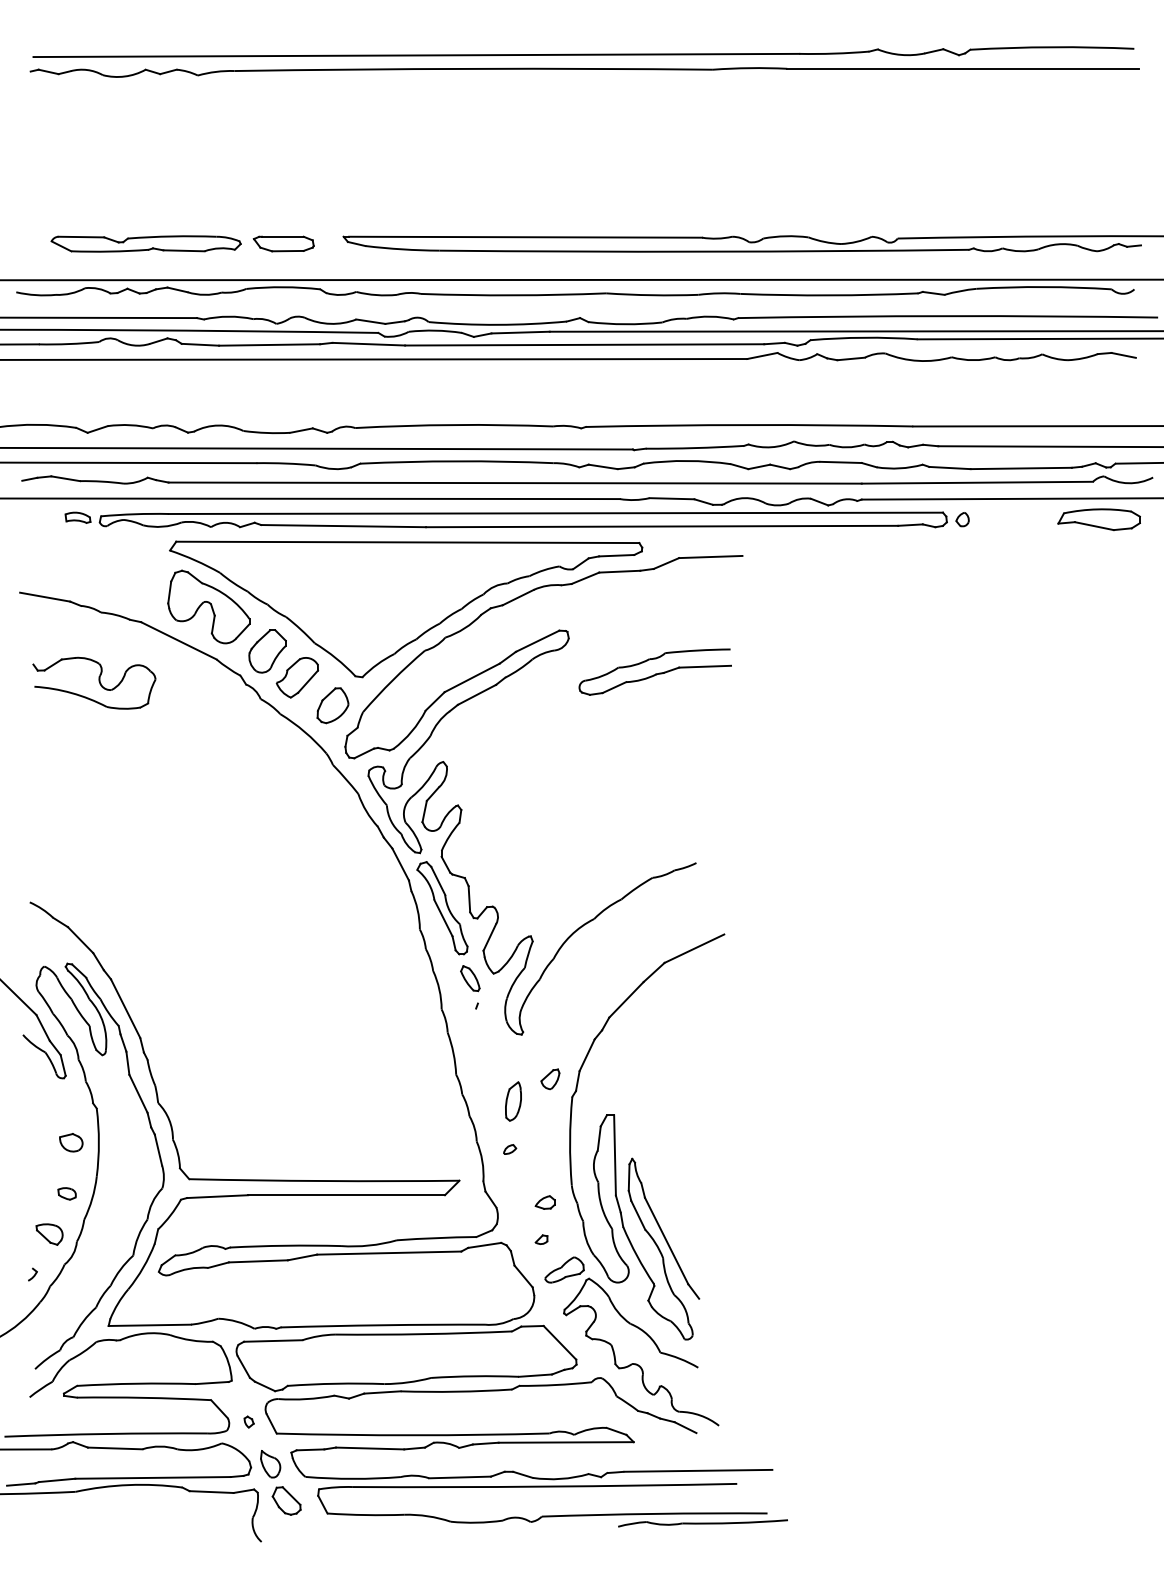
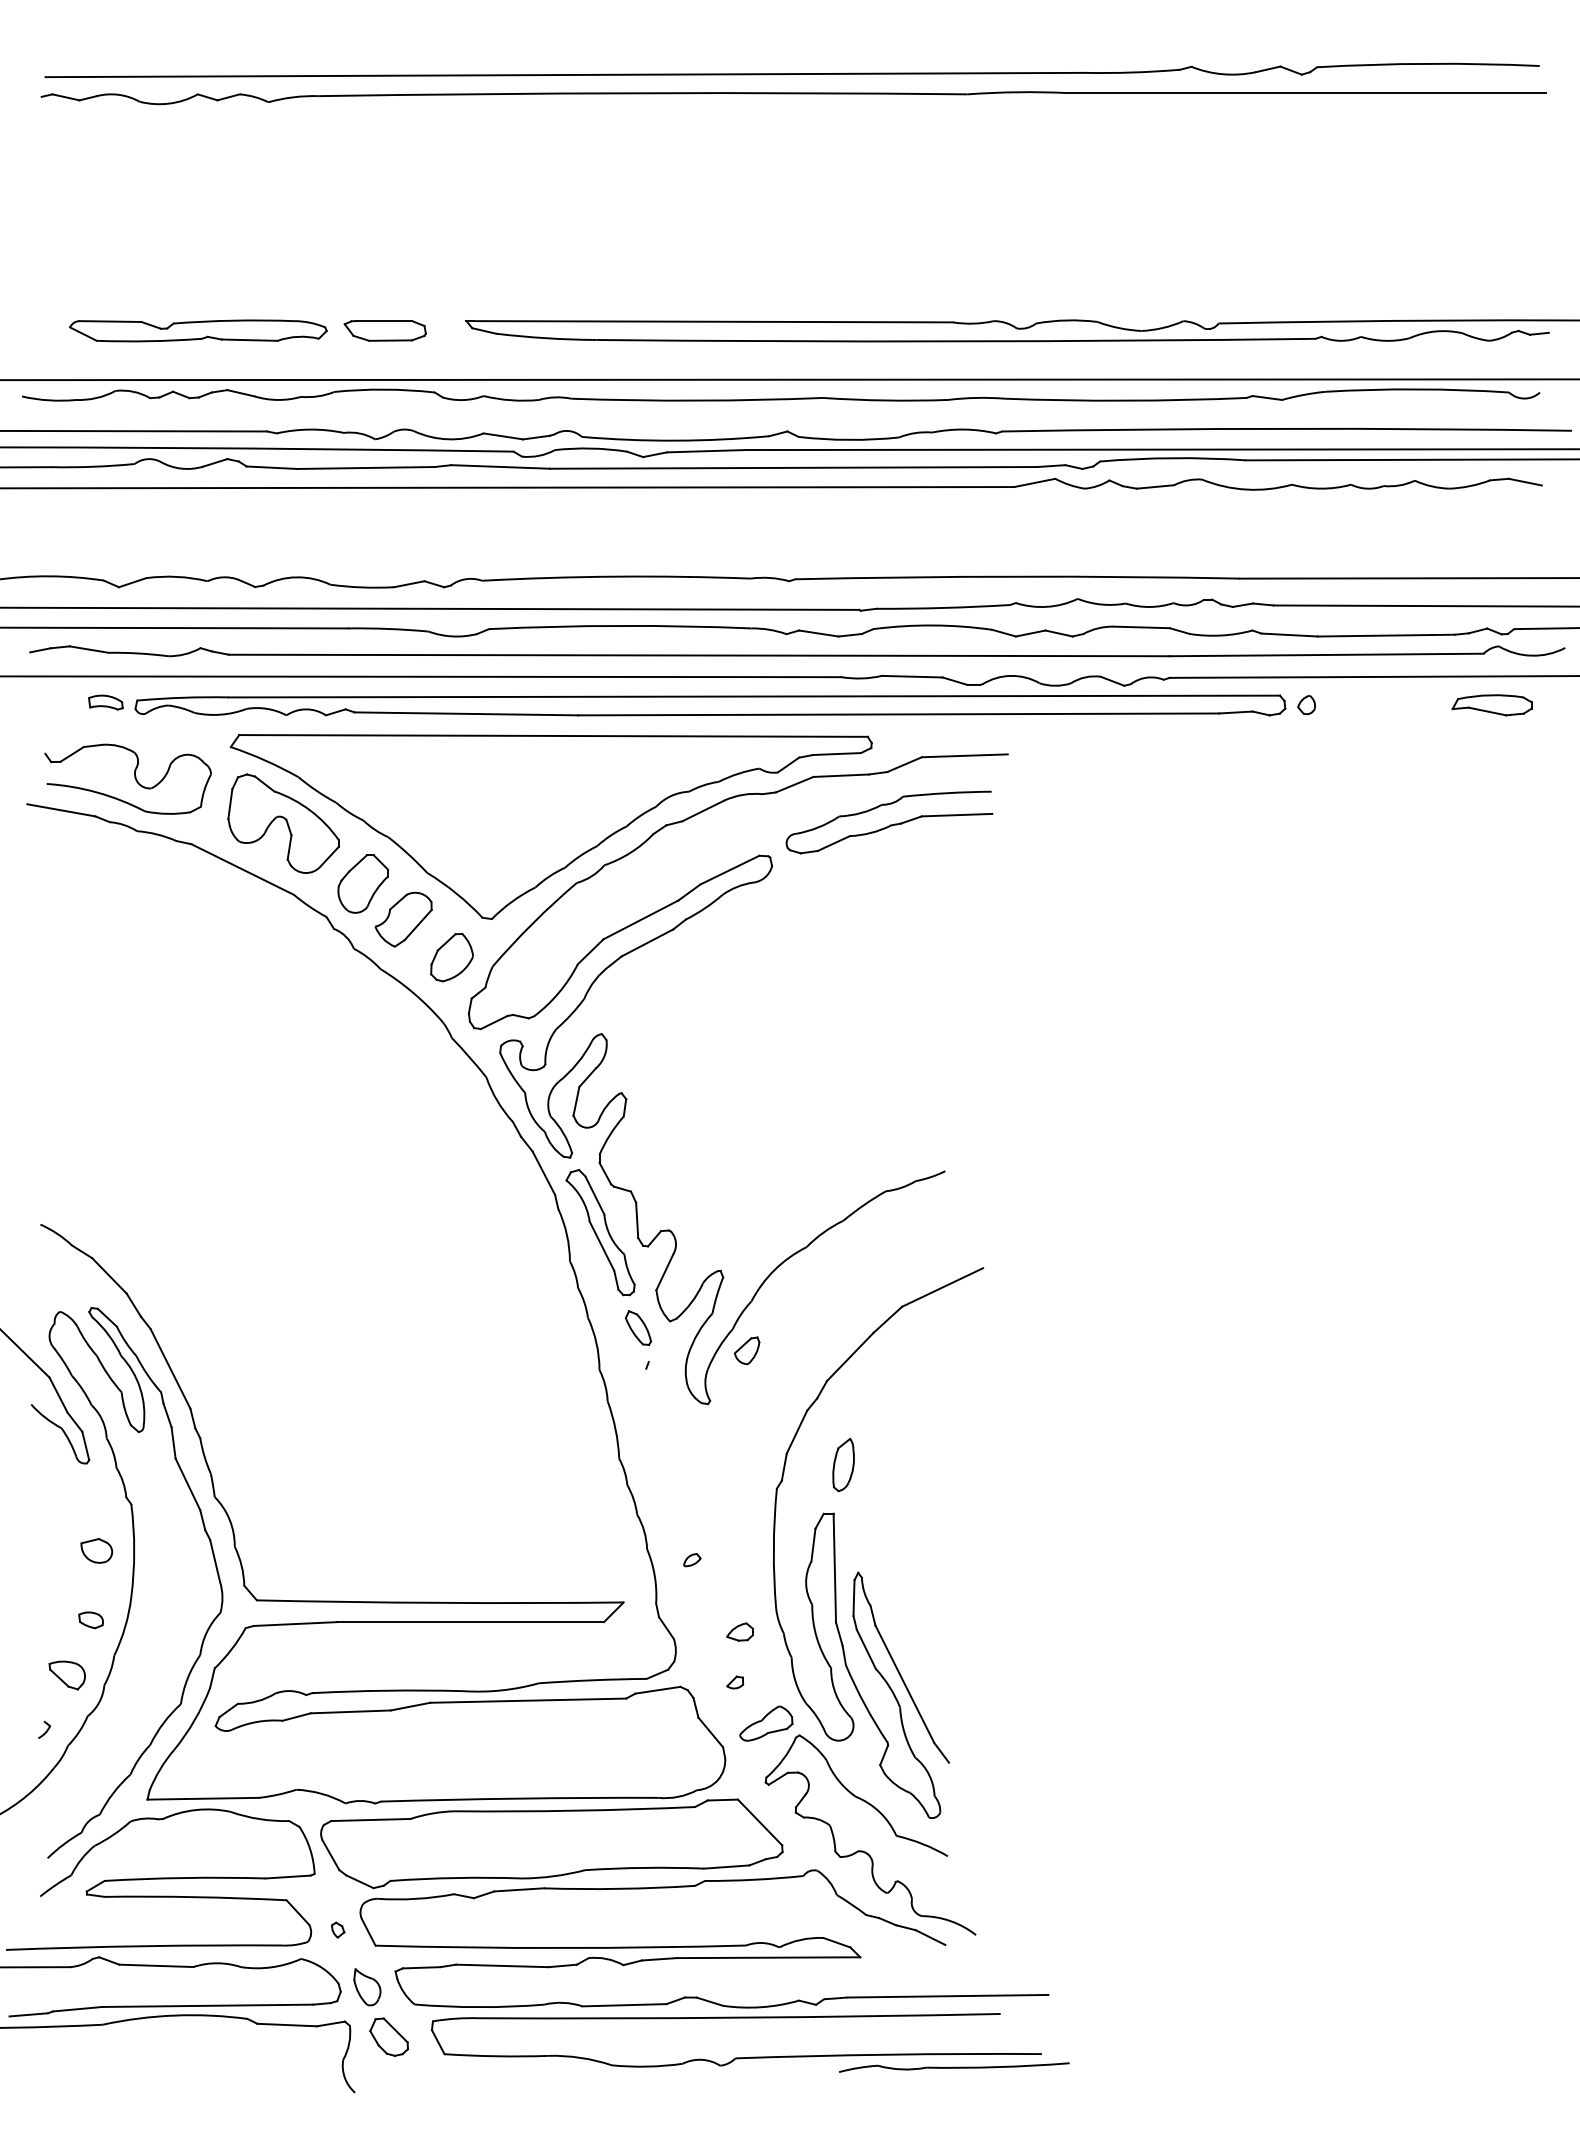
part: (1099, 519) -> (1492, 704), size x0.71
part: (654, 671) -> (888, 821), moved
part: (94, 682) -> (128, 778), moved
part: (550, 1079) -> (747, 1351), moved
part: (513, 1101) -> (843, 1465), moved

